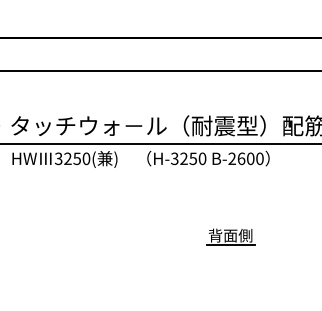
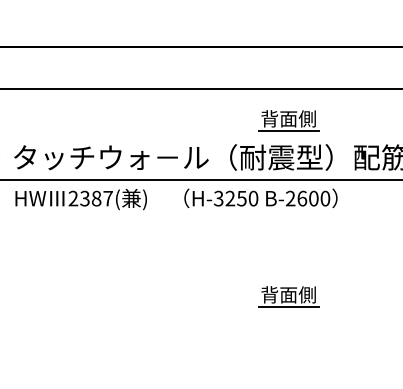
part: (230, 96) -> (288, 120), added
text: (72, 158) -> (90, 198), 3250( -> 2387(

